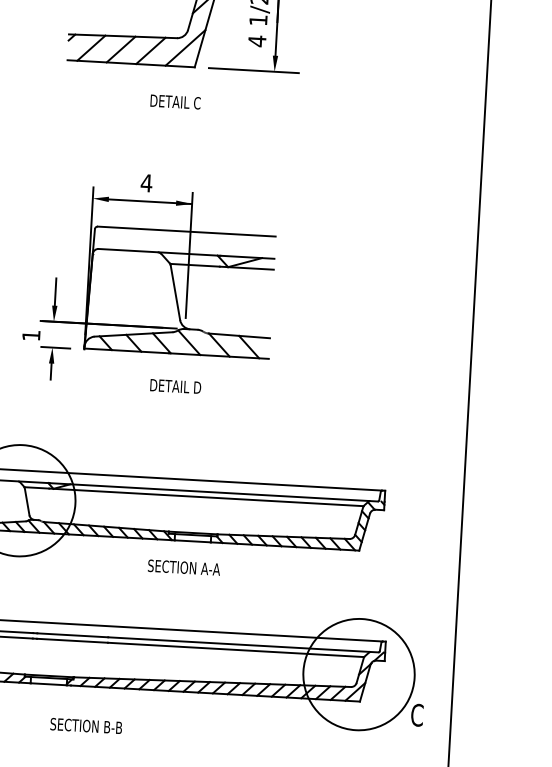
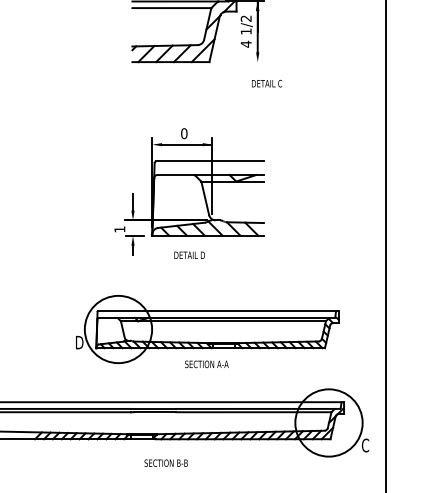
line: (254, 71) -> (245, 62), removed
text: (176, 101) -> (267, 83), moved
text: (145, 182) -> (183, 133), 4 -> 0
text: (175, 385) -> (189, 254), moved
text: (183, 567) -> (206, 364), moved

